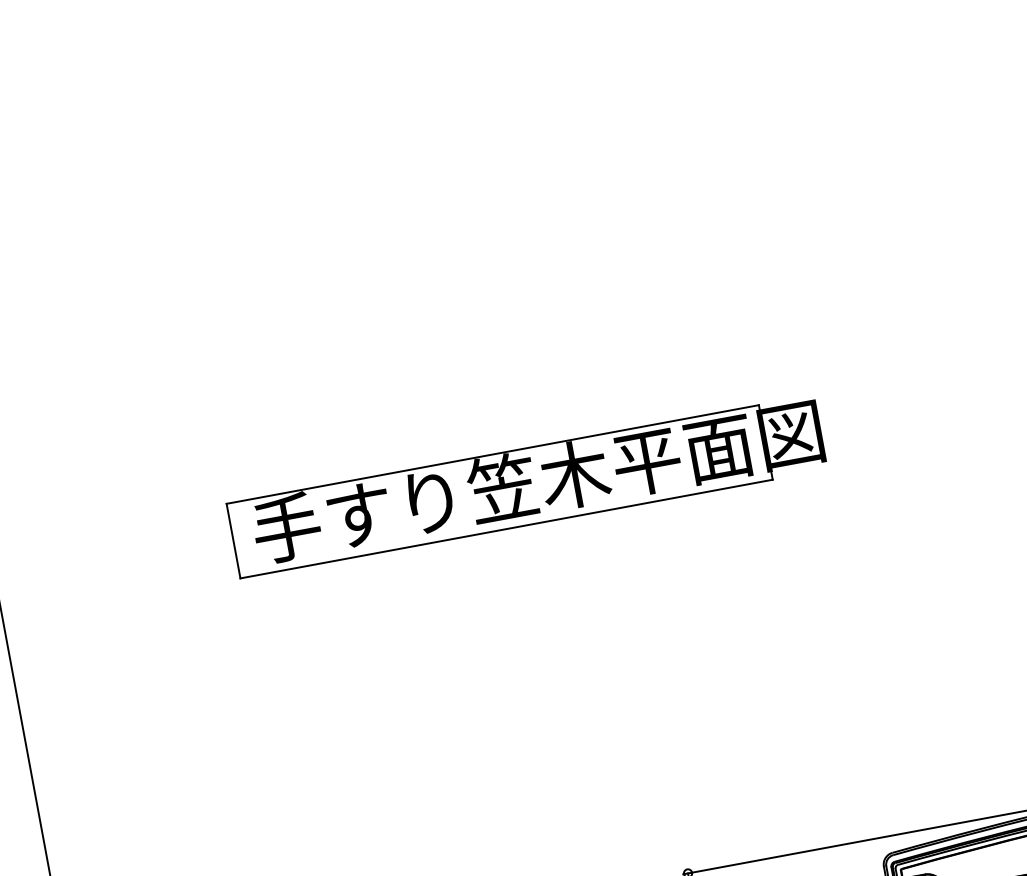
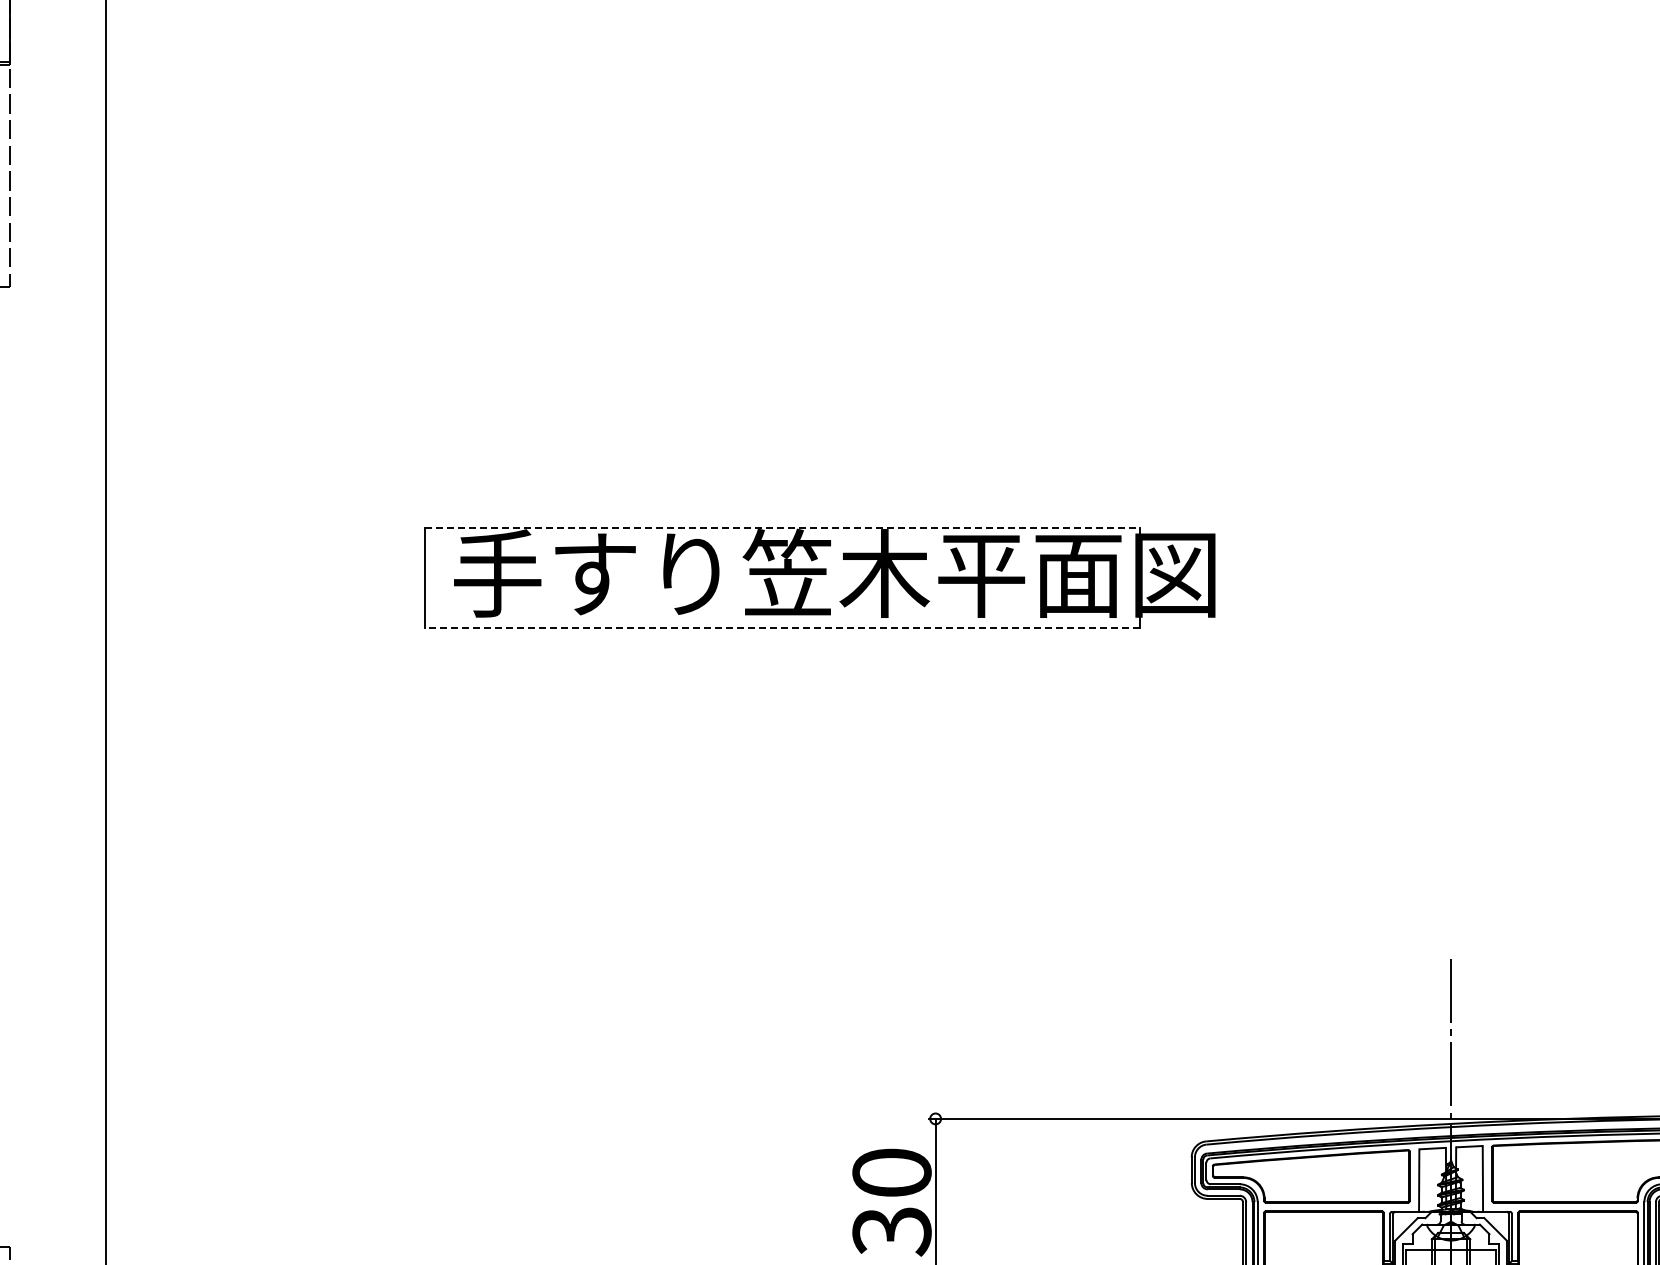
line: (492, 454) -> (782, 527), solid -> dashed
line: (506, 528) -> (782, 627), solid -> dashed

